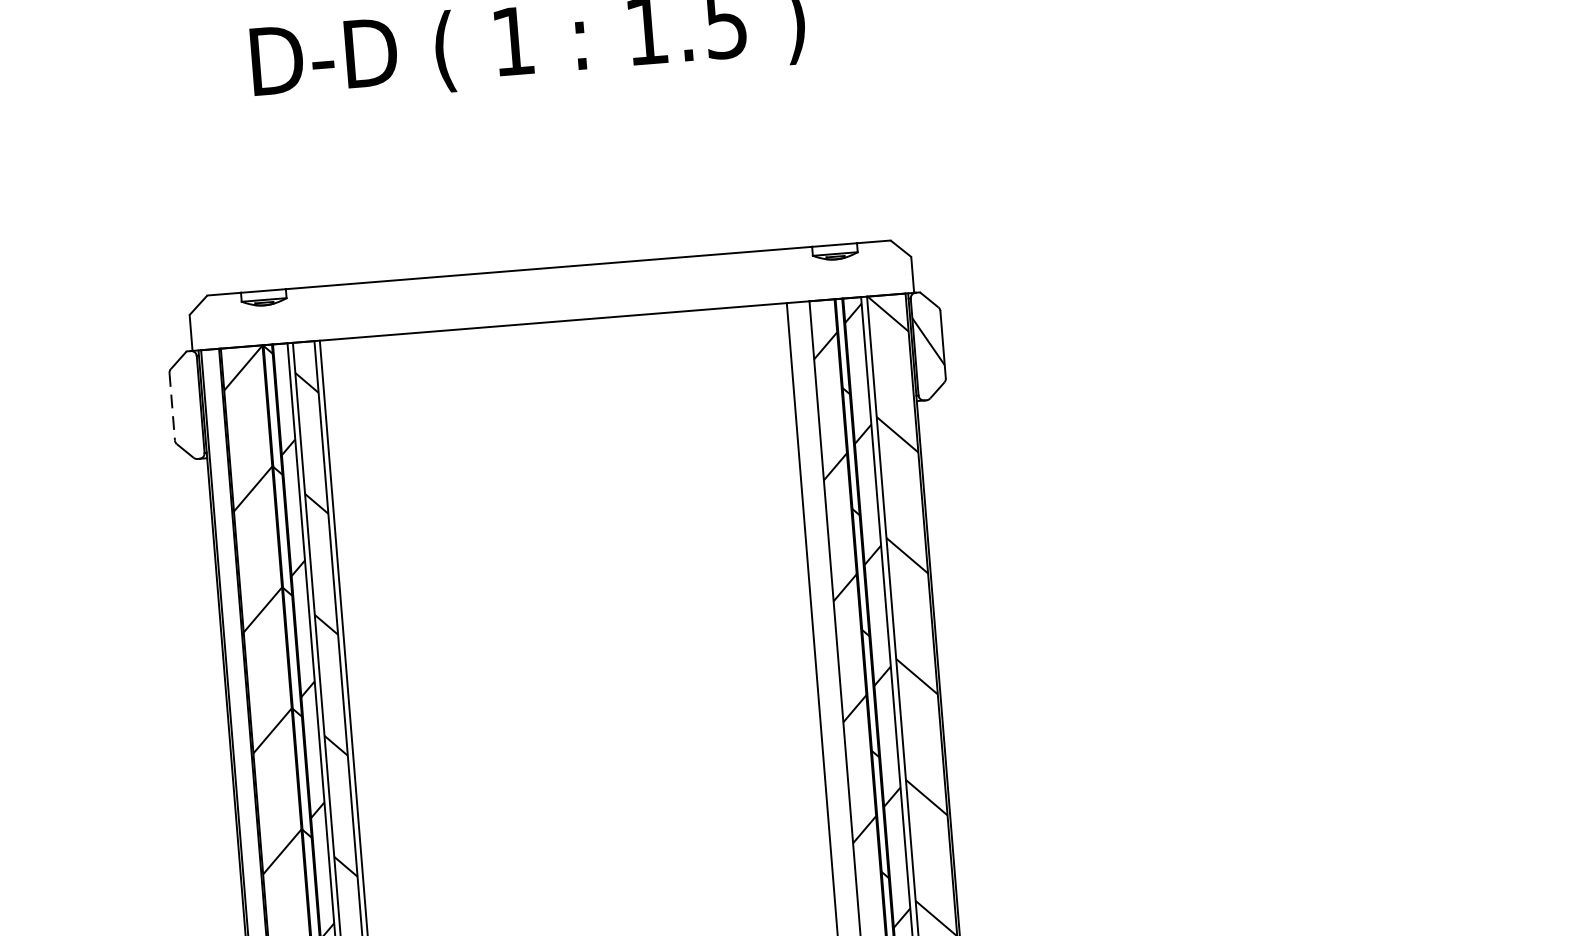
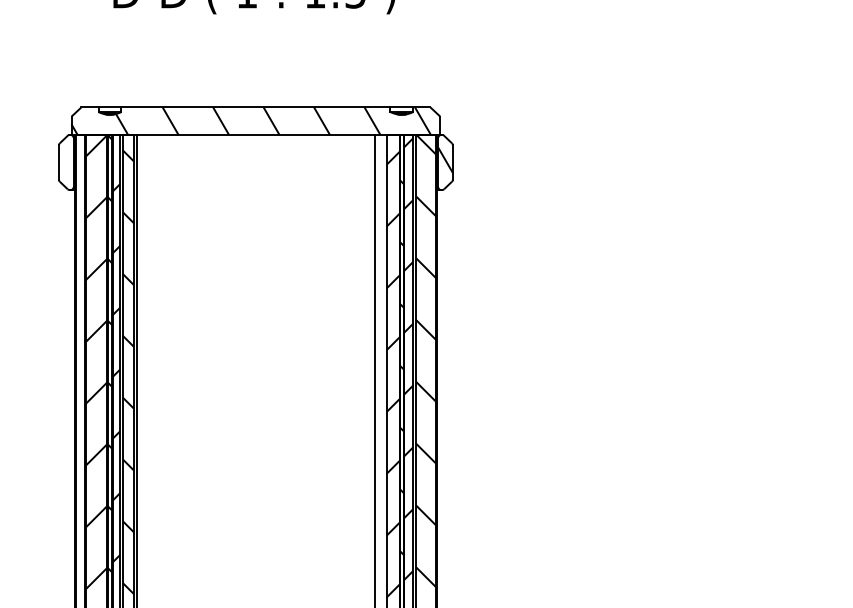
hatch: (540, 296) -> (250, 121), added
line: (171, 408) -> (58, 163), dashed -> solid

